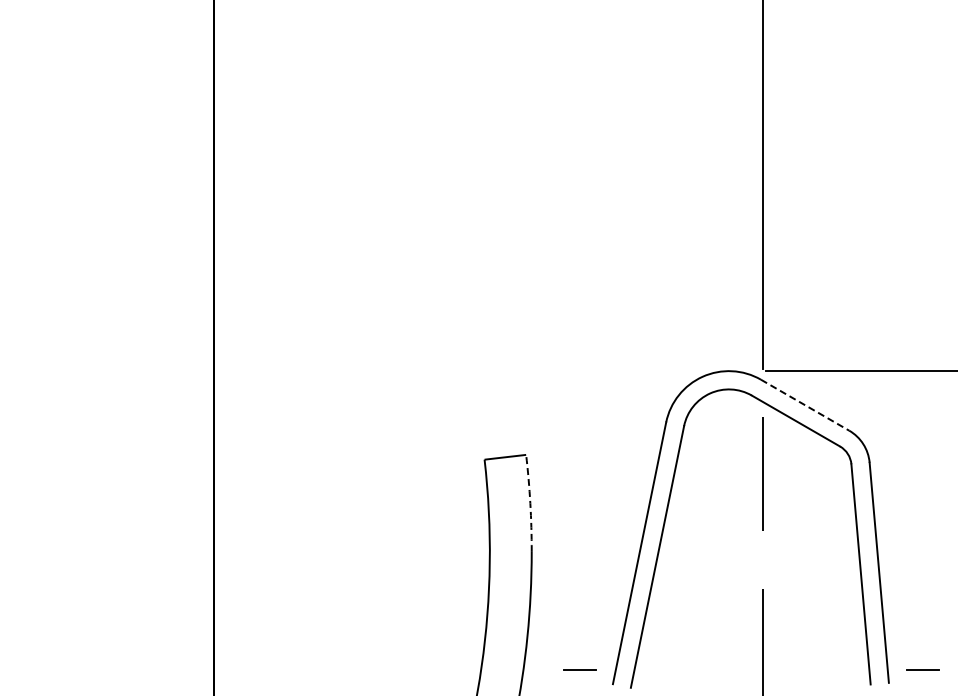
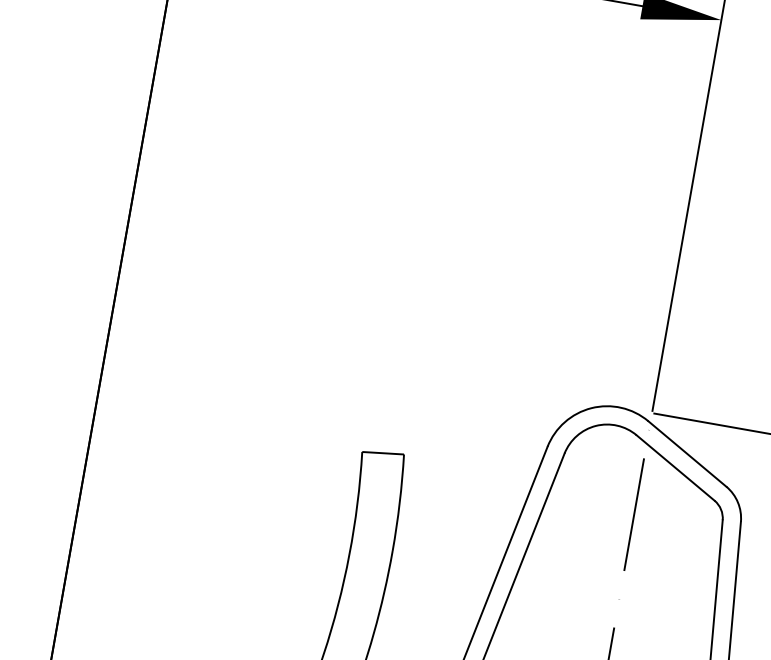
line: (805, 405) -> (687, 454), dashed -> solid
arc: (530, 503) -> (399, 503), dashed -> solid

